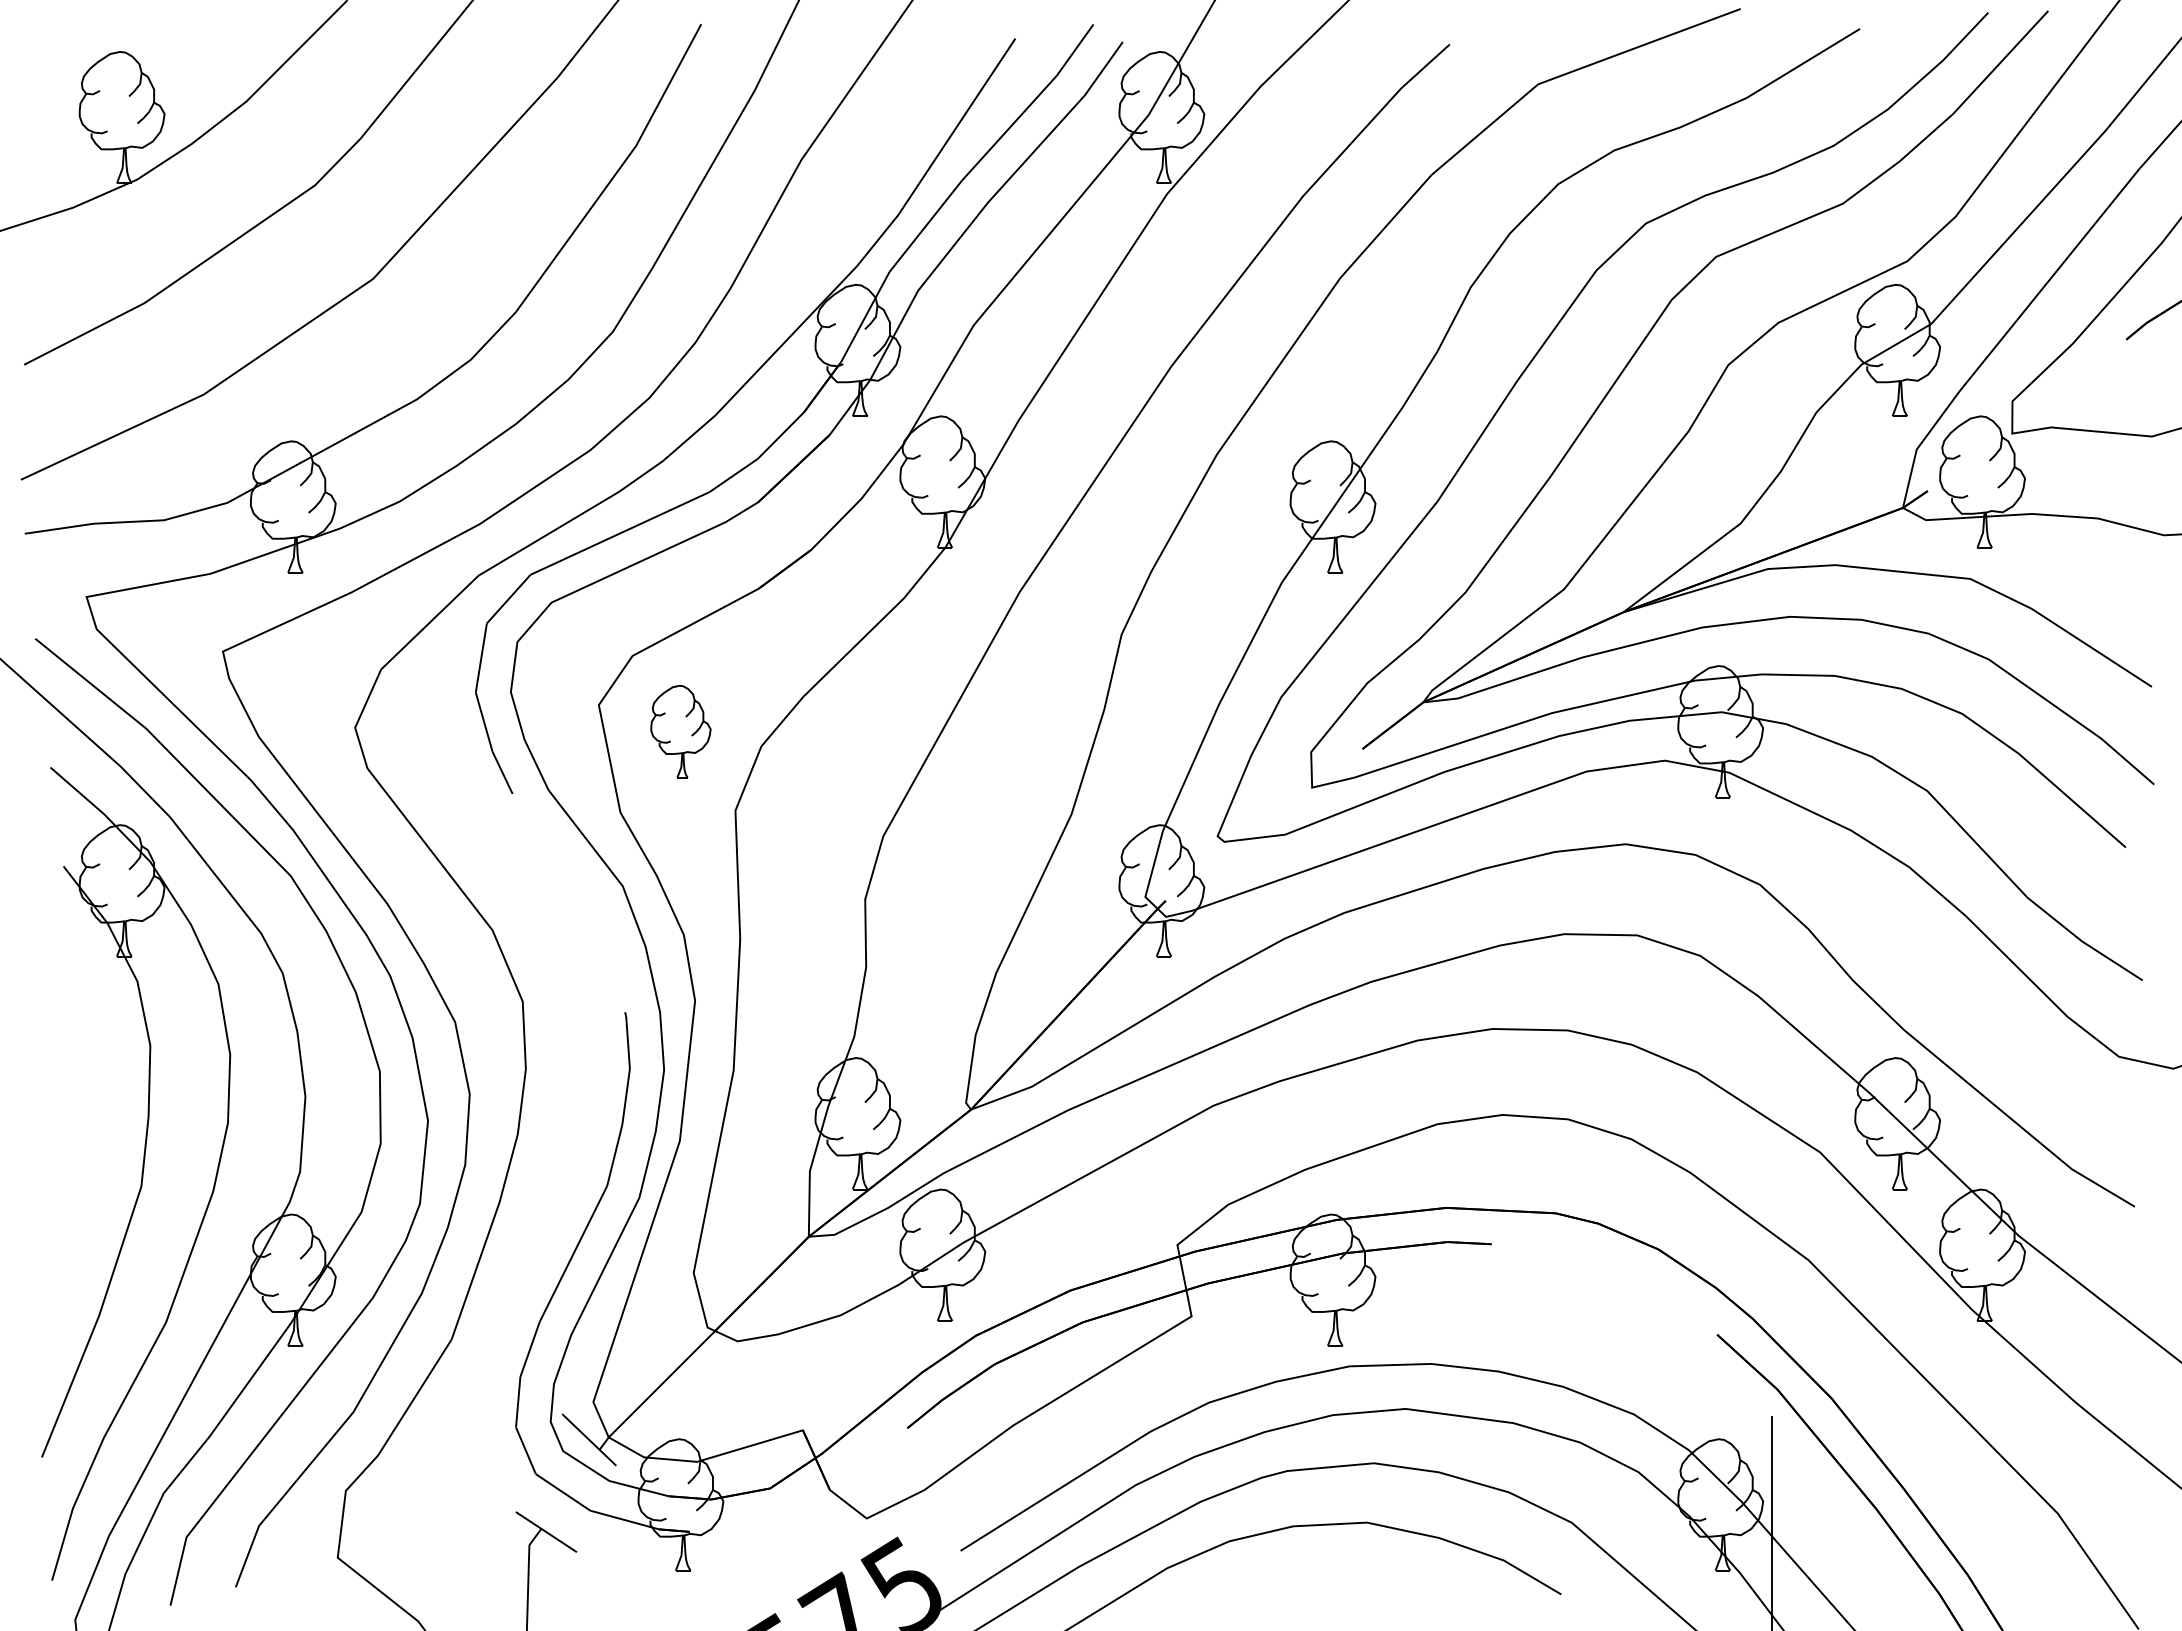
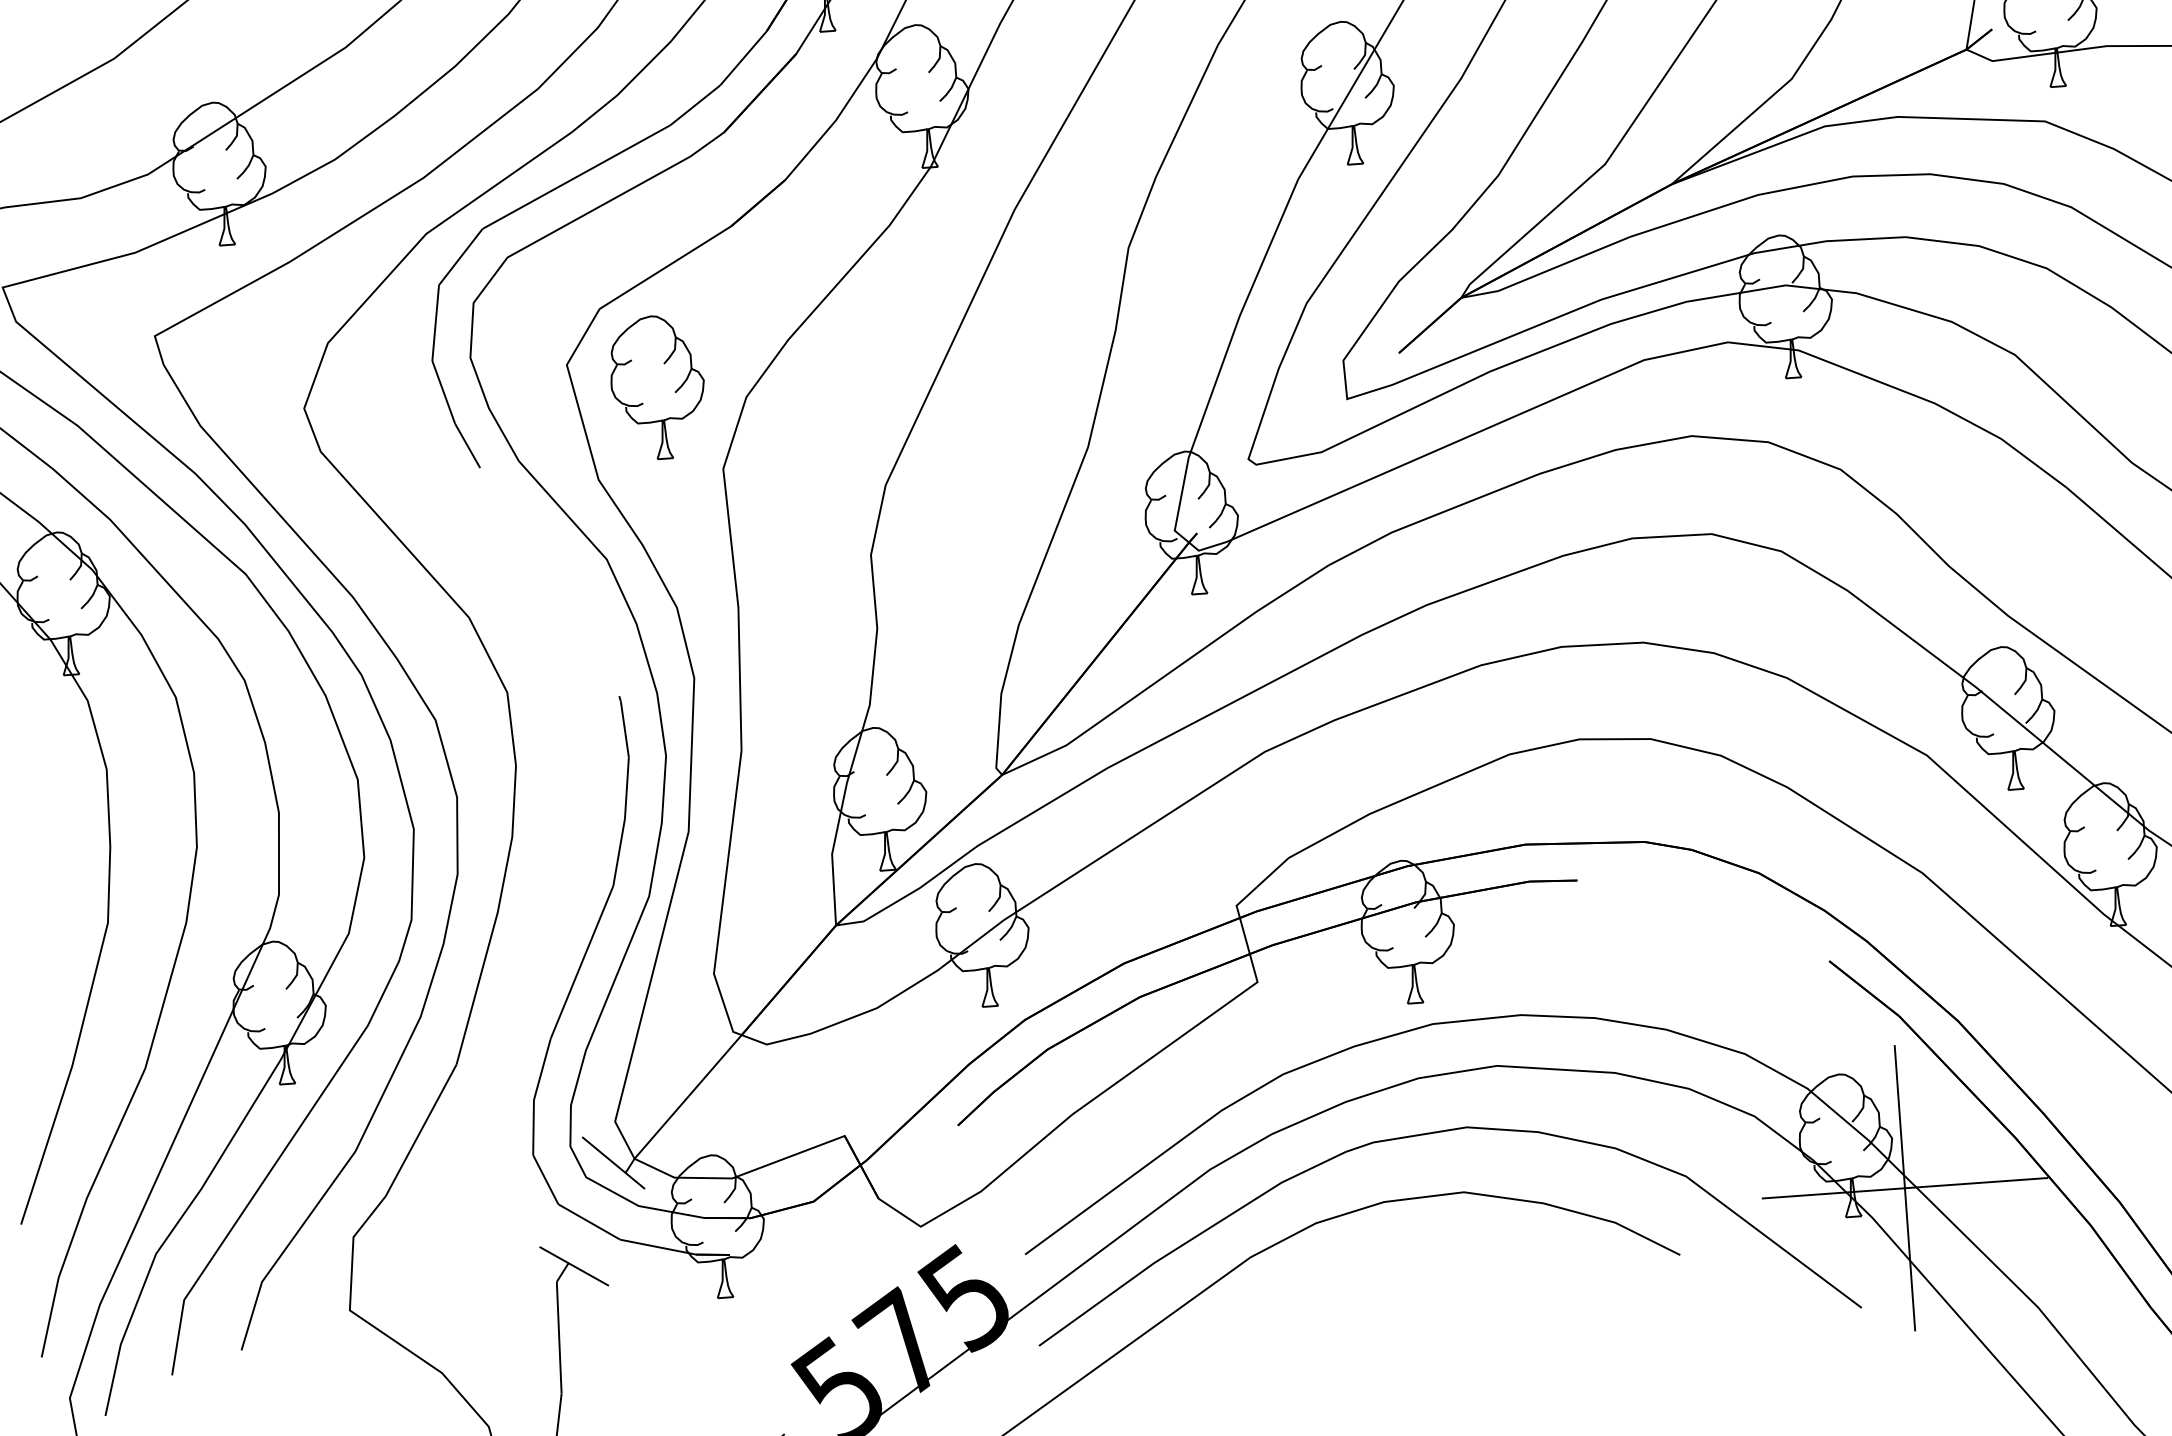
part: (680, 731) -> (657, 387), size x1.43
line: (1771, 1547) -> (1904, 1187), added

